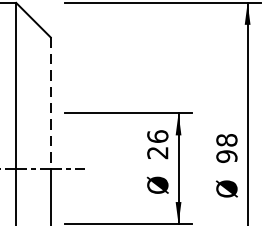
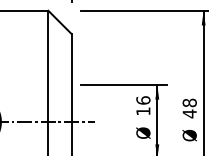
line: (50, 103) -> (71, 78), dashed -> solid
text: (157, 153) -> (143, 111), 26 -> 16
text: (226, 156) -> (189, 113), 98 -> 48

